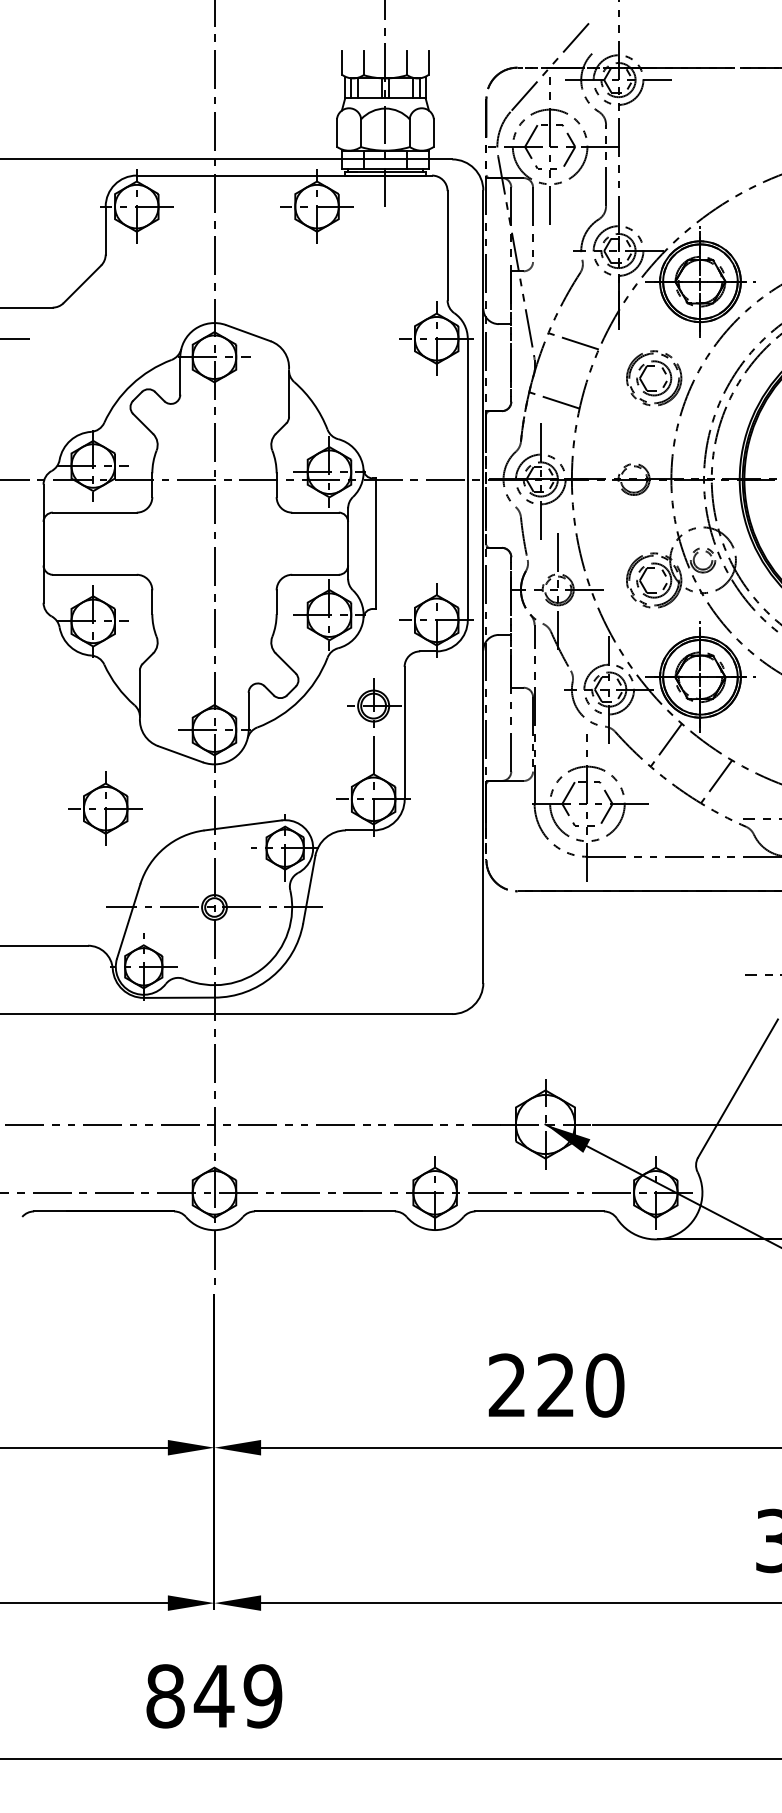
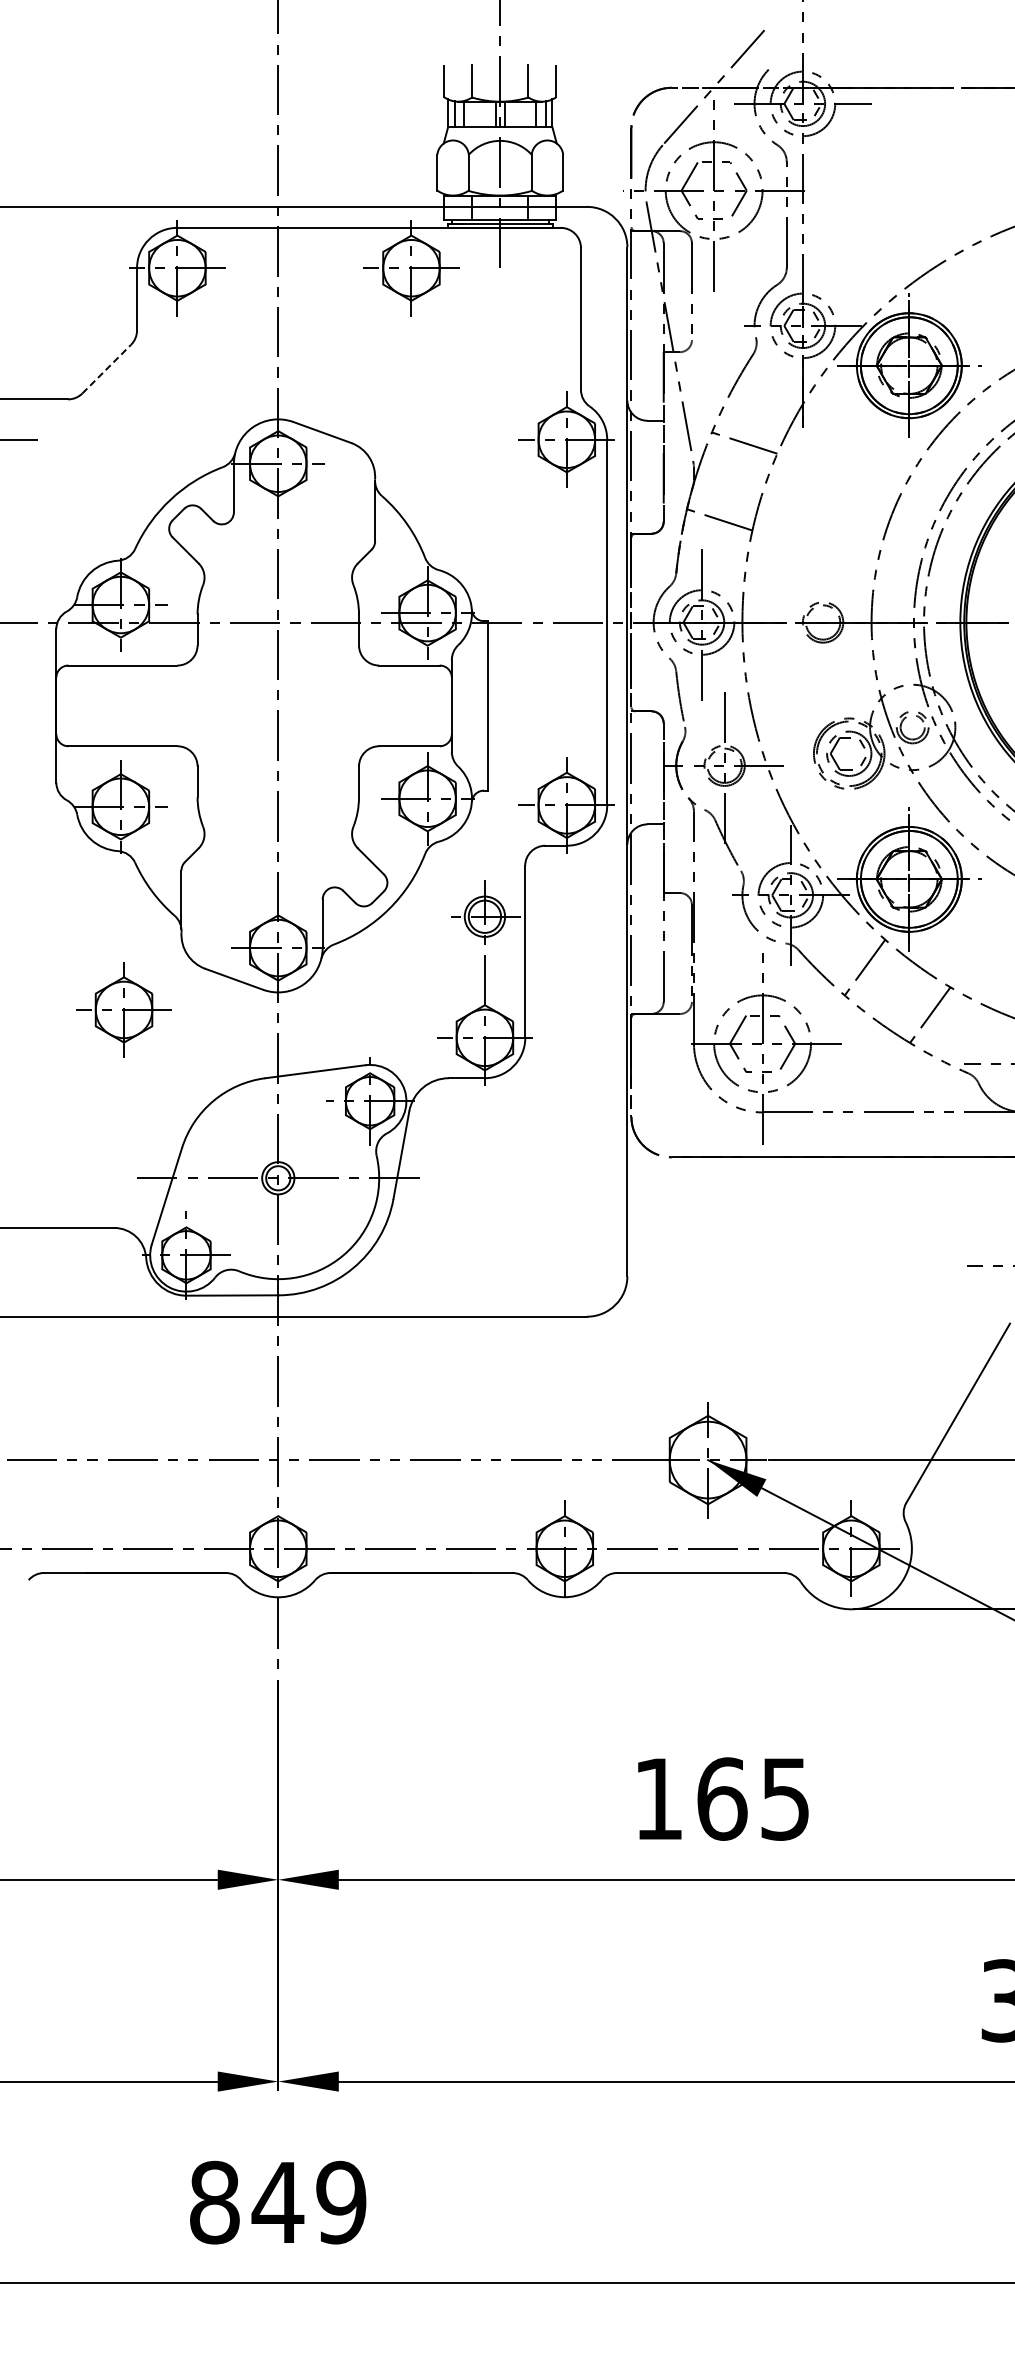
line: (82, 283) -> (107, 368), solid -> dashed
part: (664, 373) -> (862, 484), removed
part: (105, 808) -> (123, 1009), moved
text: (556, 1385) -> (722, 1798), 220 -> 165

